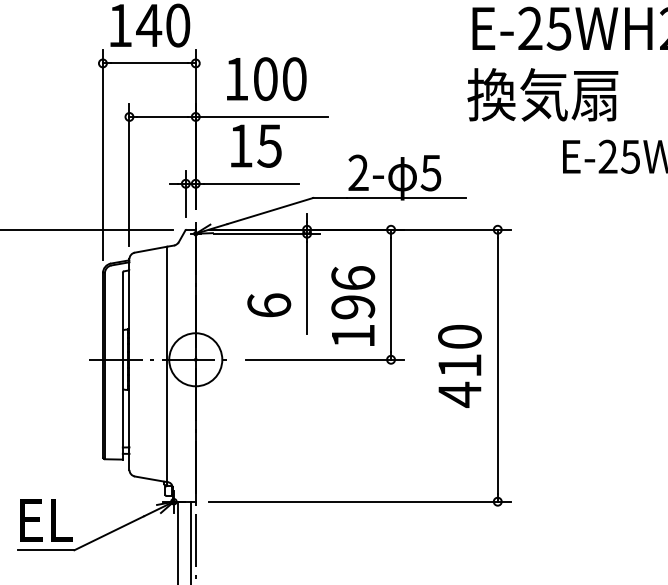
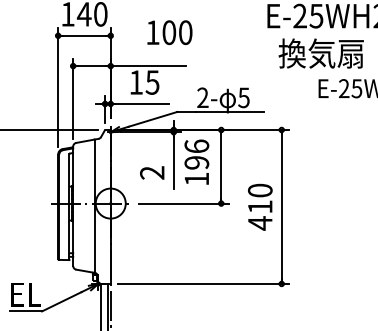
text: (265, 78) -> (169, 32), moved
text: (541, 94) -> (320, 53), moved
text: (269, 304) -> (152, 172), 6 -> 2
text: (352, 304) -> (196, 161), moved

